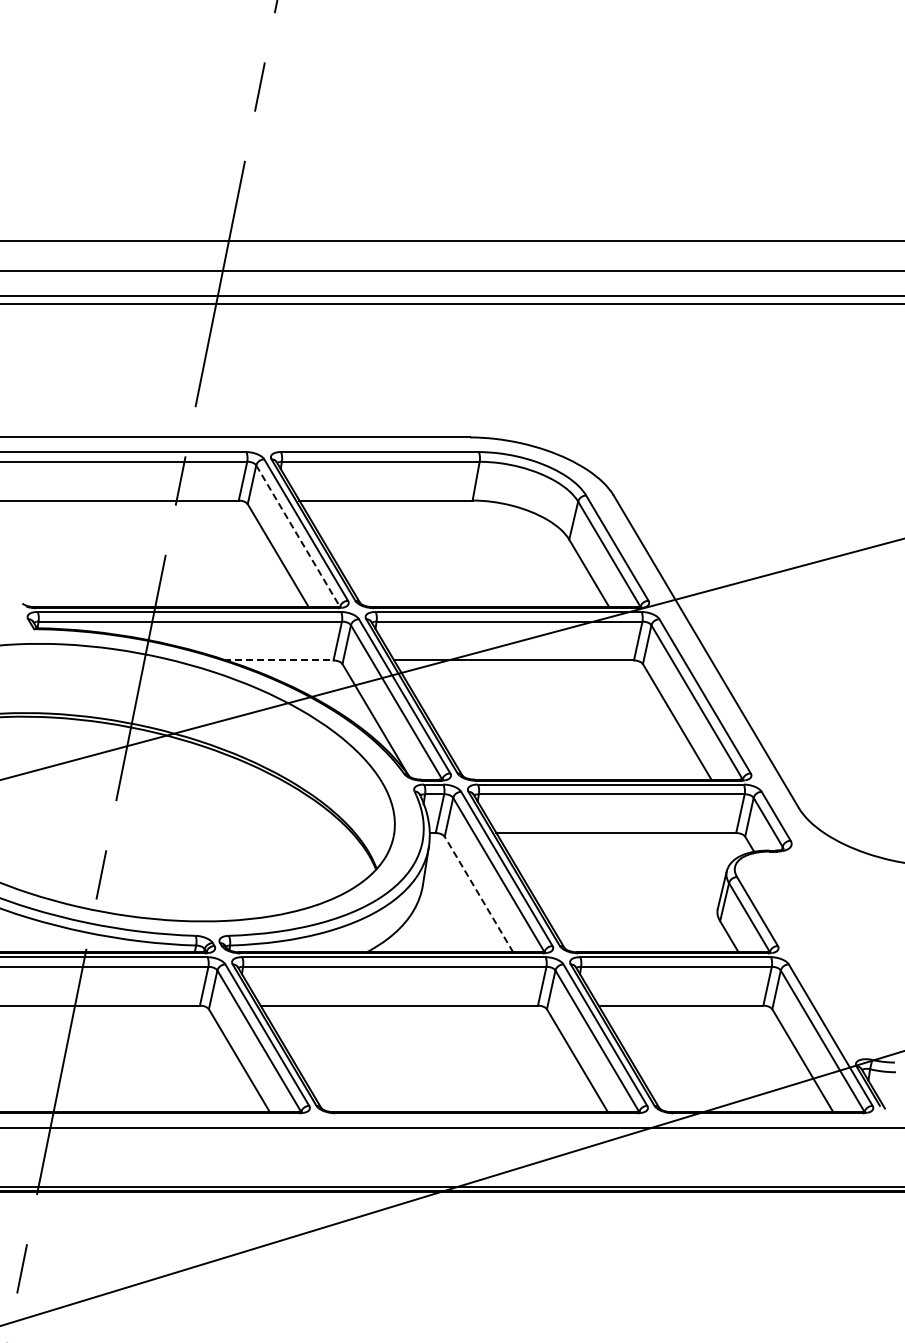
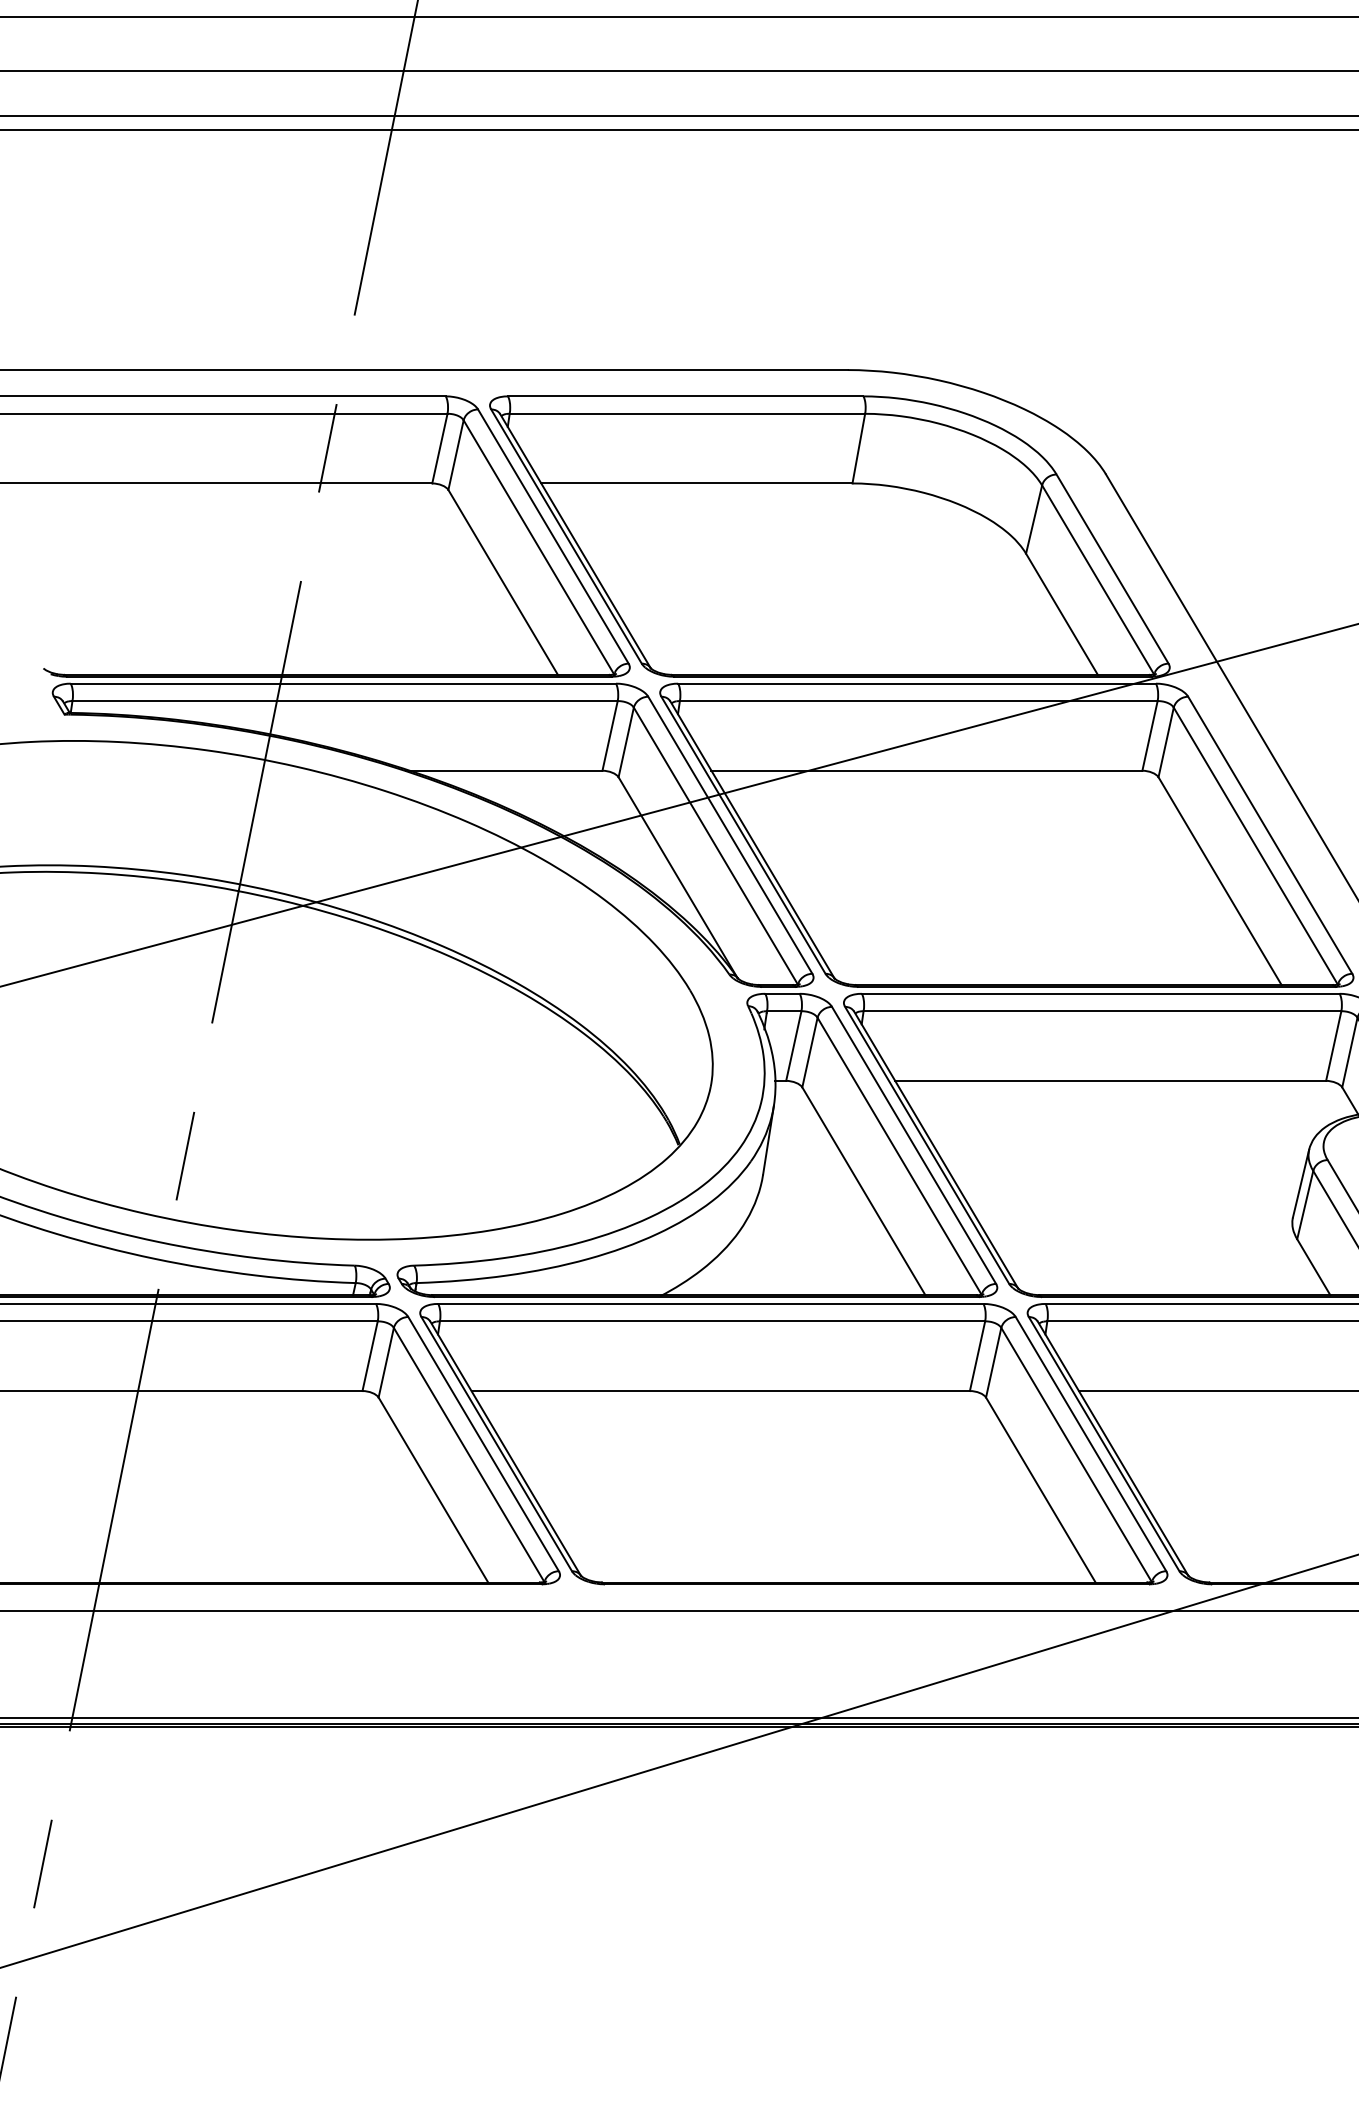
line: (298, 536) -> (539, 548), dashed -> solid
line: (278, 660) -> (503, 770), dashed -> solid
line: (478, 894) -> (863, 1191), dashed -> solid

